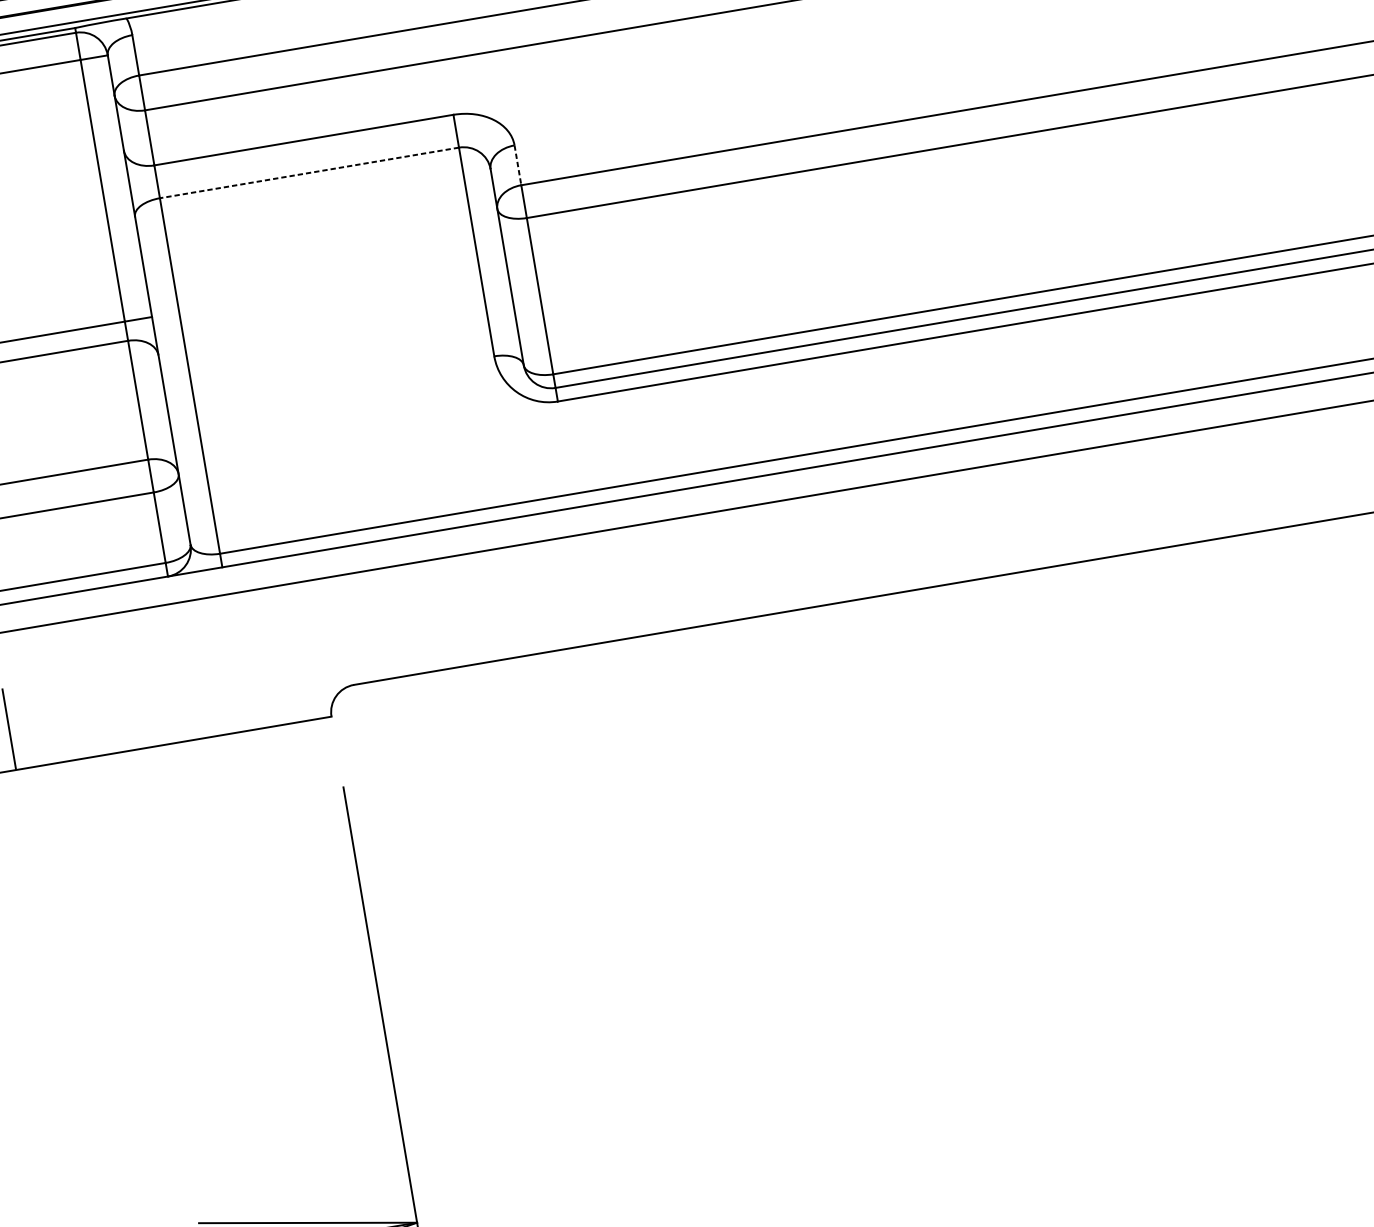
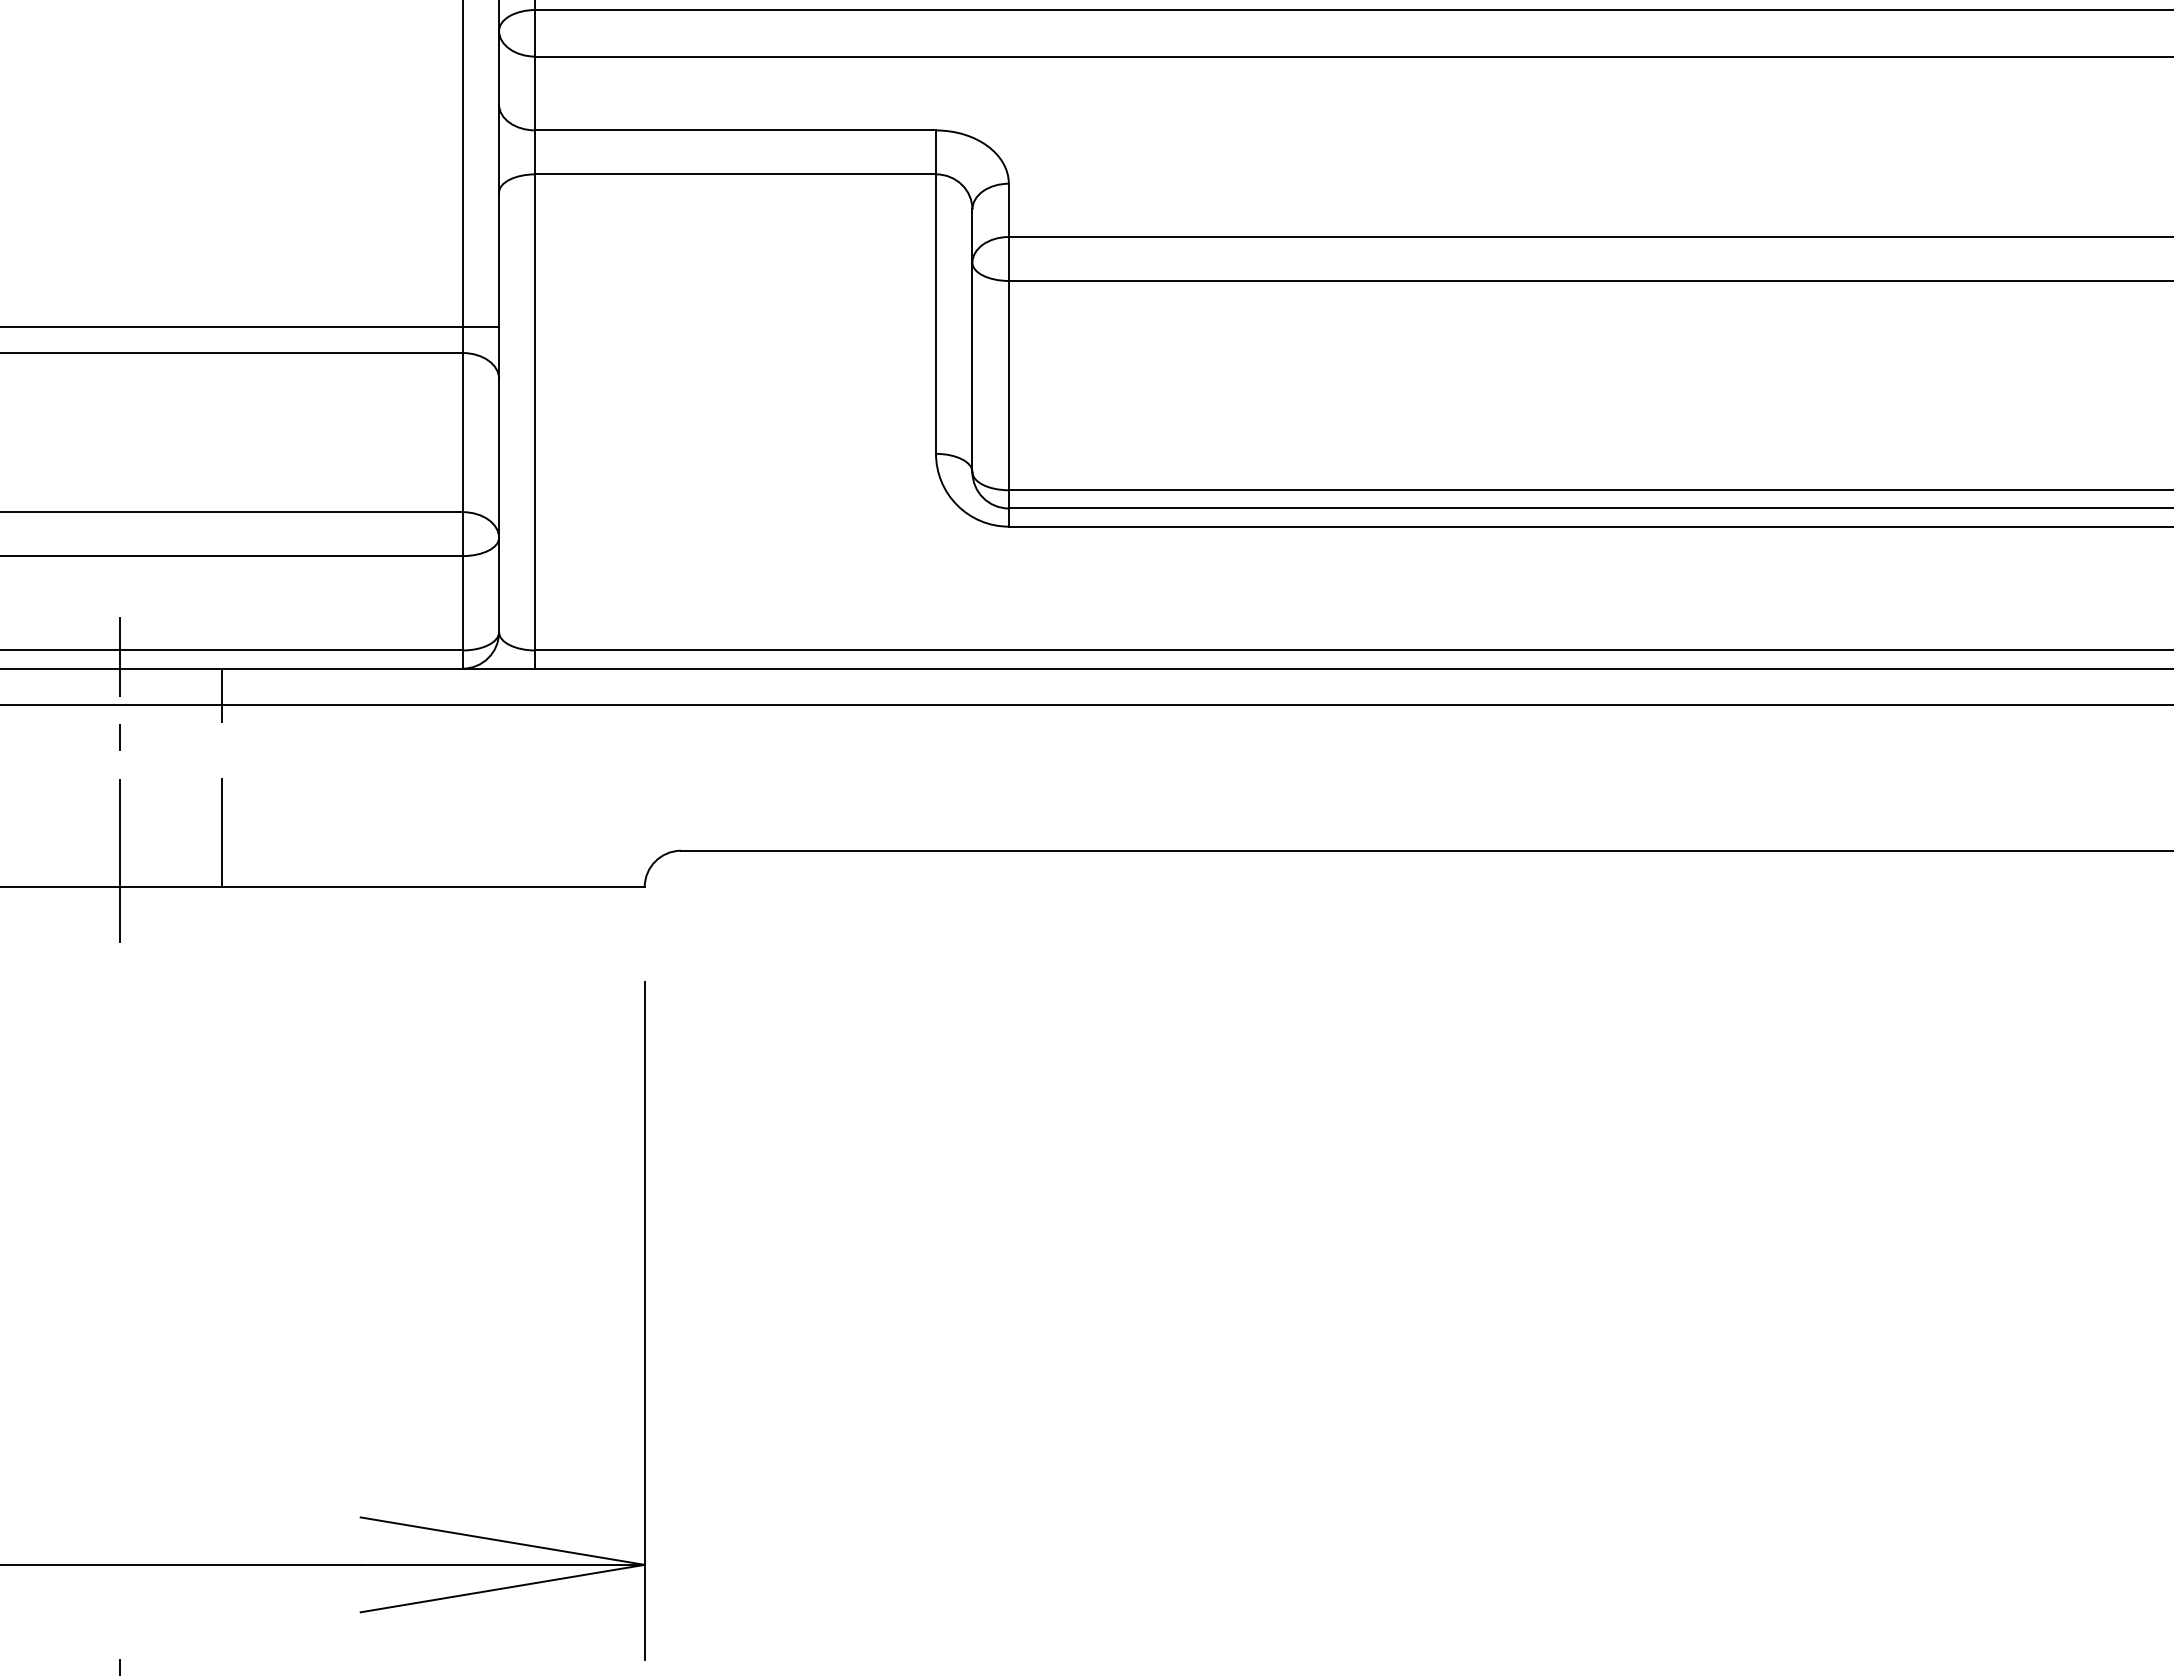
line: (517, 165) -> (1008, 210), dashed -> solid
line: (309, 173) -> (735, 174), dashed -> solid

